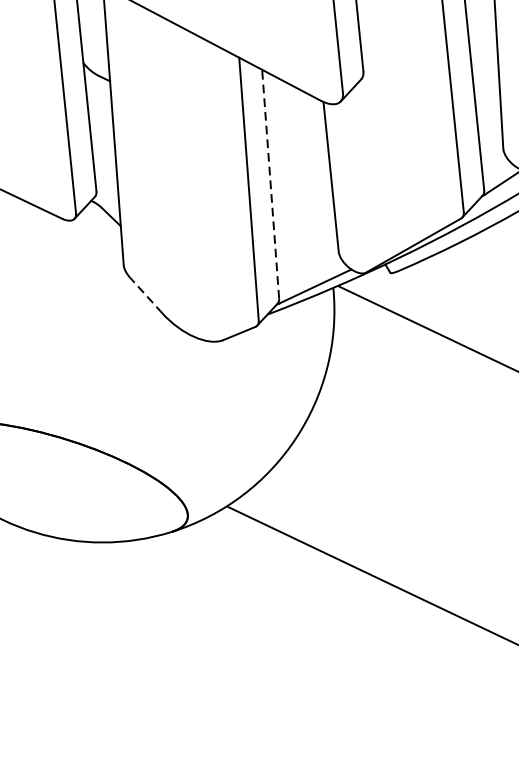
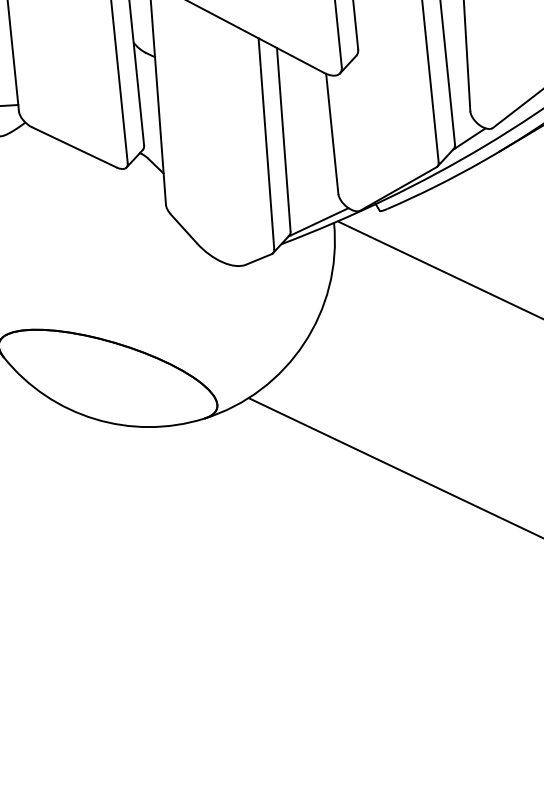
line: (270, 183) -> (283, 139), dashed -> solid
line: (145, 294) -> (183, 228), dashed -> solid

